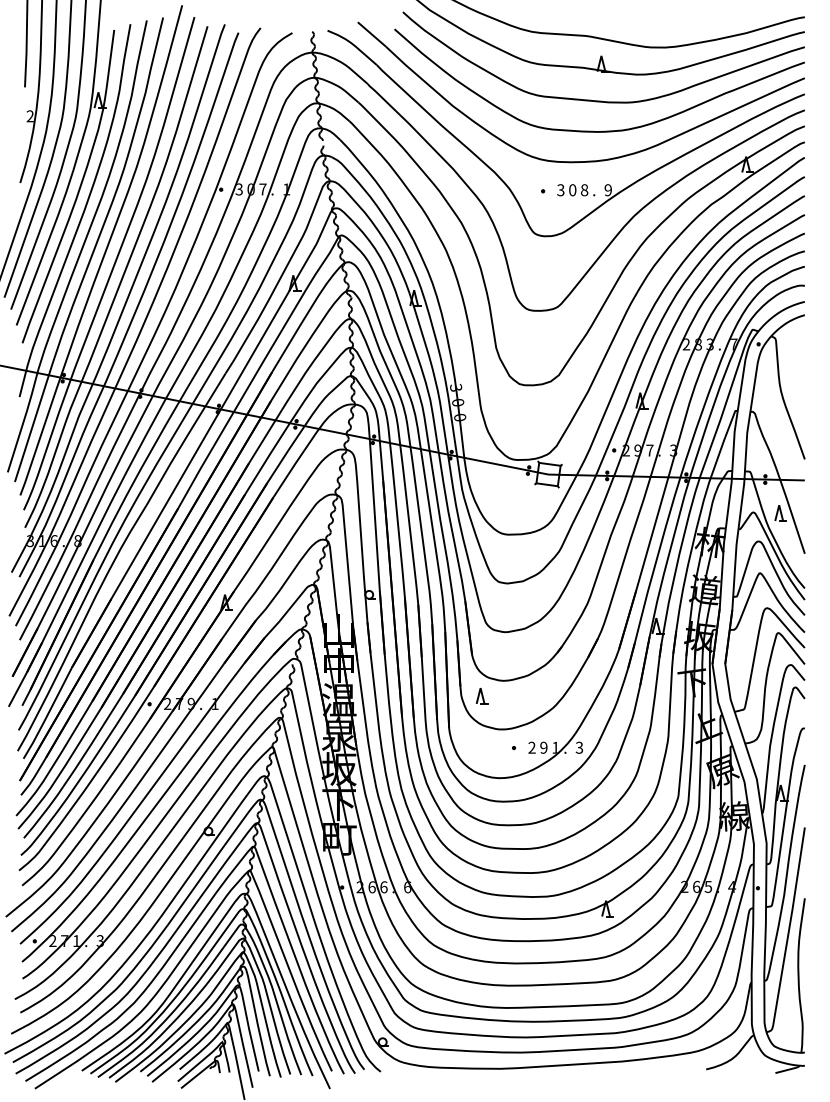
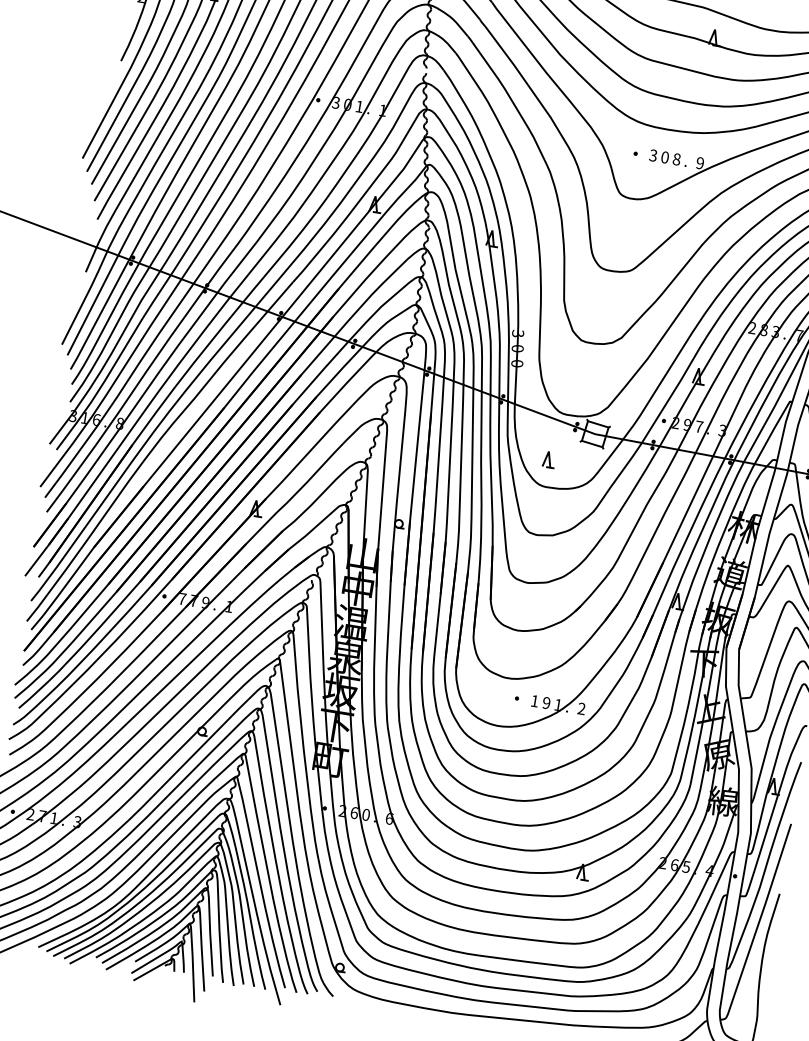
text: (262, 189) -> (359, 106), 7 -> 1
part: (481, 696) -> (548, 459), moved
text: (167, 703) -> (182, 598), 2 -> 7
text: (531, 747) -> (534, 700), 2 -> 1
text: (579, 747) -> (581, 708), 3 -> 2
text: (383, 887) -> (365, 815), 6 -> 0

